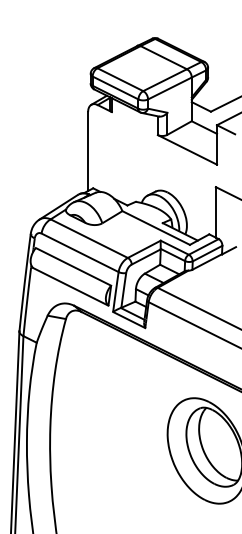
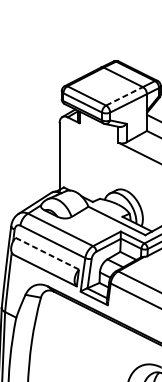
line: (165, 79) -> (124, 95), solid -> dashed
line: (73, 266) -> (47, 253), solid -> dashed

